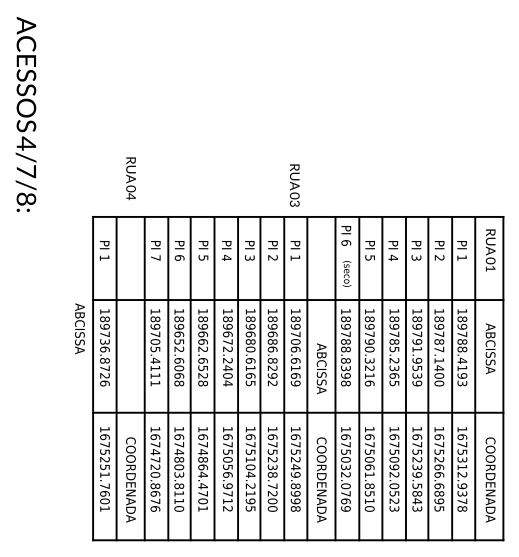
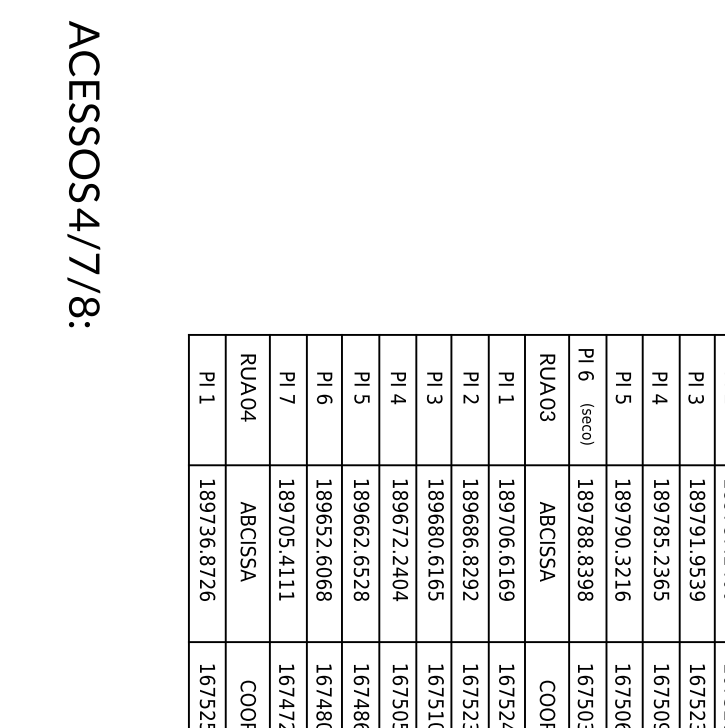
text: (130, 178) -> (247, 387), moved
text: (294, 185) -> (547, 387), moved
text: (79, 328) -> (247, 541), moved
text: (321, 368) -> (547, 541), moved

